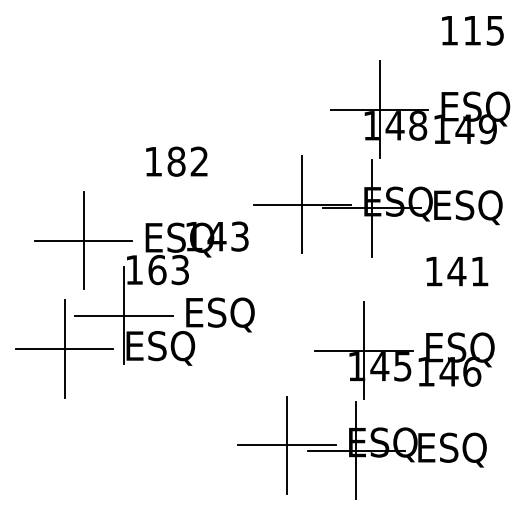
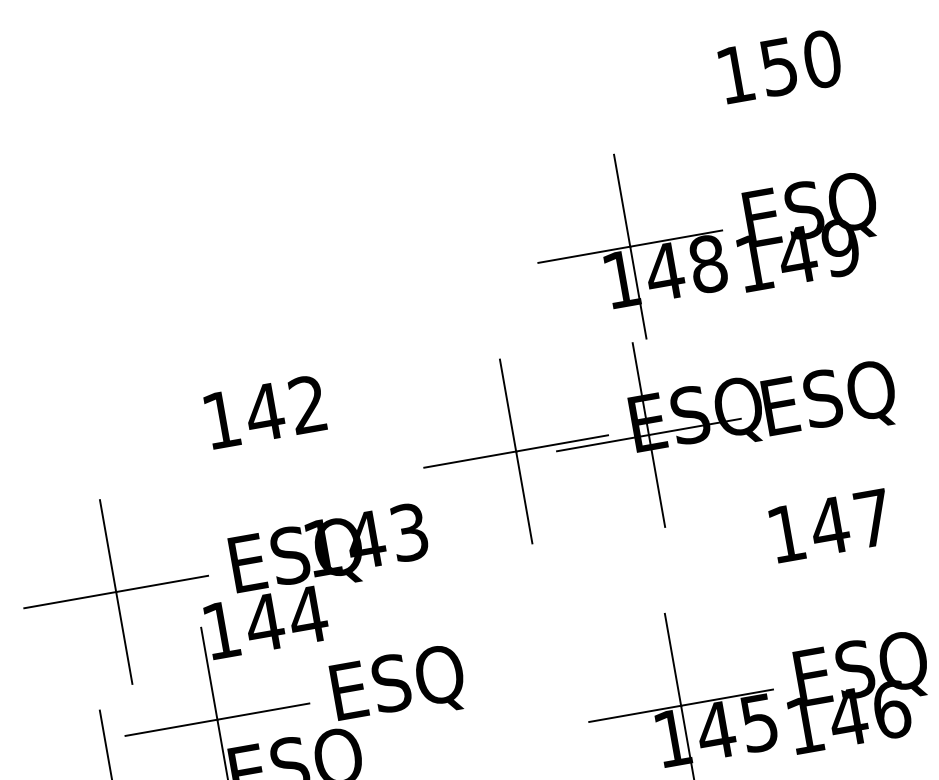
text: (483, 30) -> (799, 63), 115 -> 150
text: (176, 161) -> (264, 411), 182 -> 142
text: (168, 269) -> (285, 618), 163 -> 144
text: (479, 271) -> (872, 518), 141 -> 147

